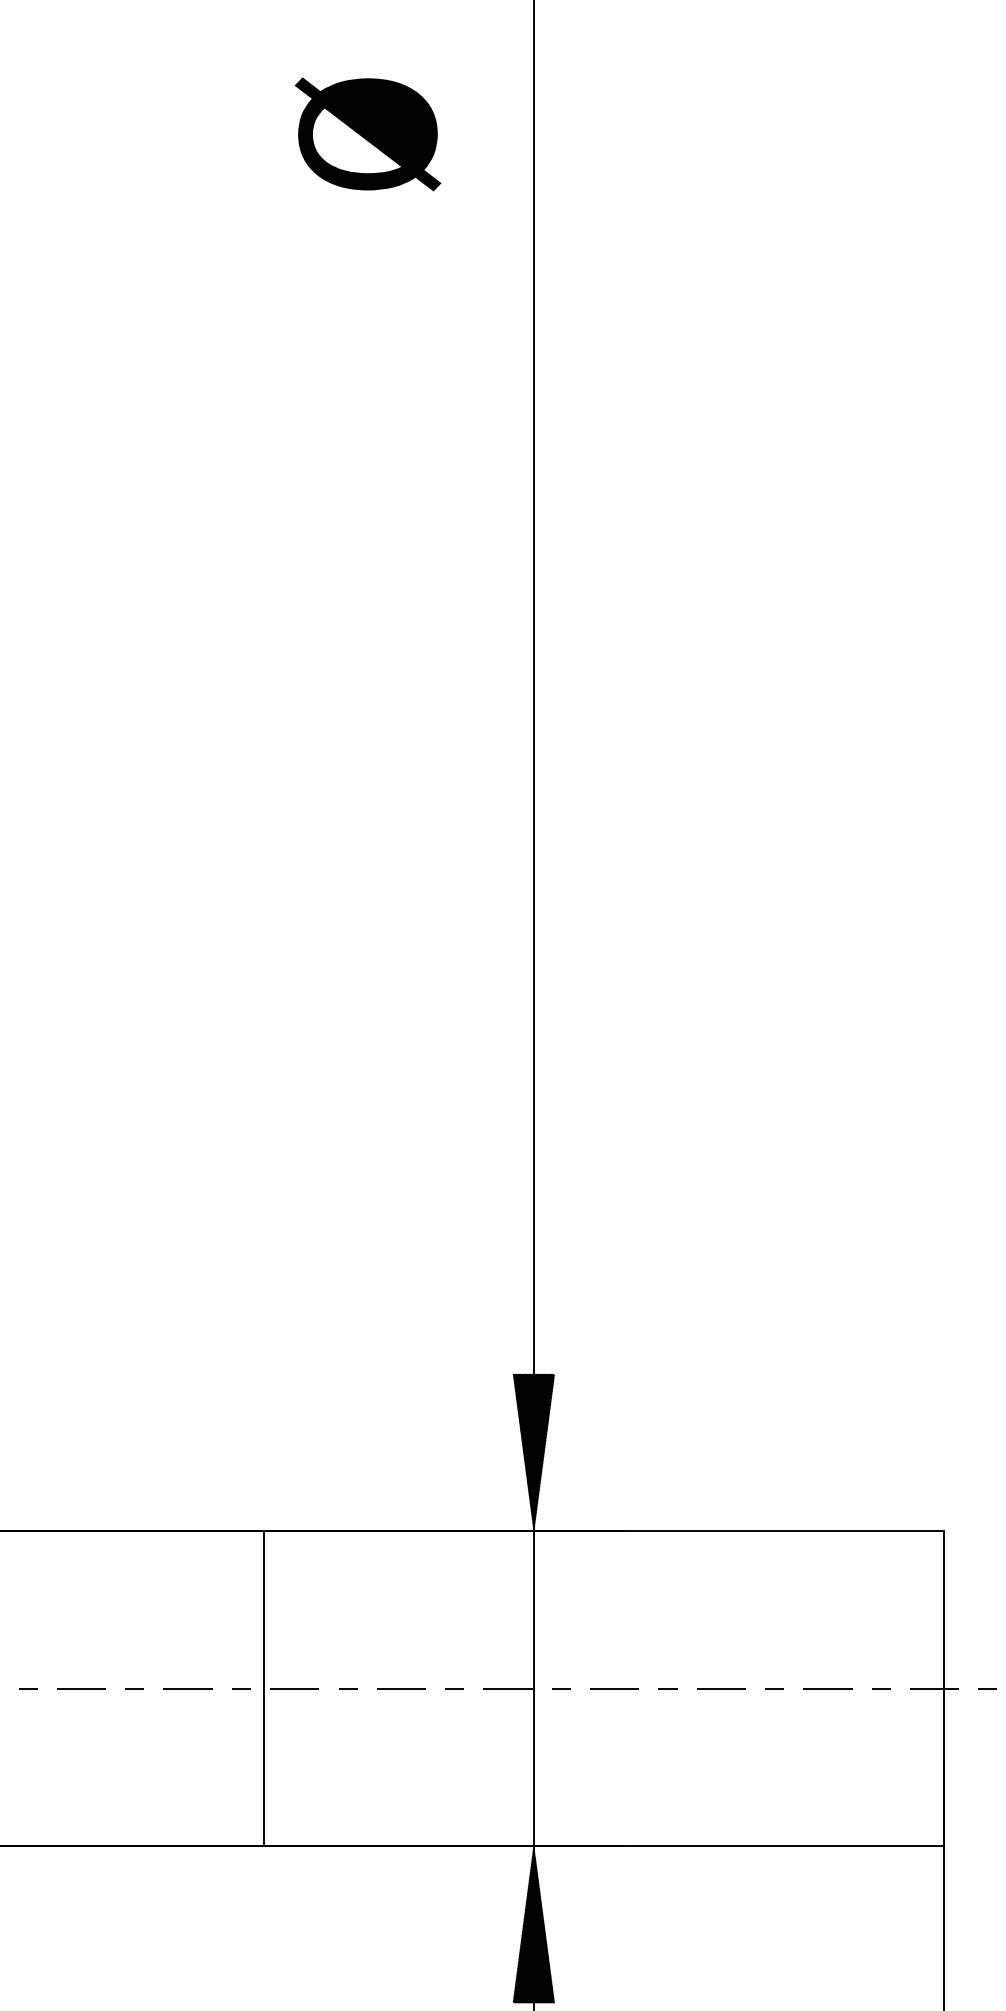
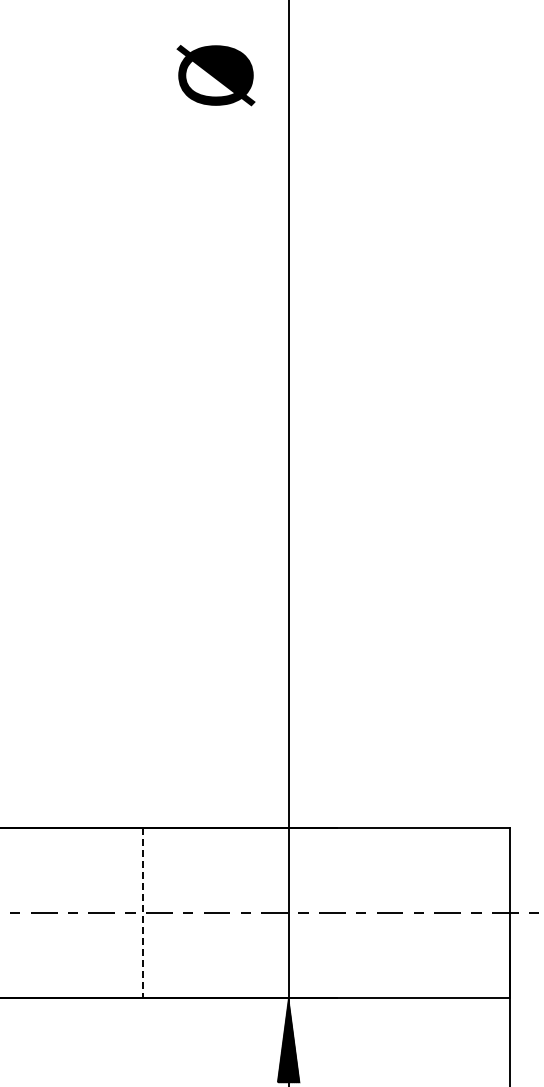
text: (367, 134) -> (215, 75), moved
hatch: (533, 1451) -> (288, 784), removed
line: (265, 1688) -> (143, 912), solid -> dashed

